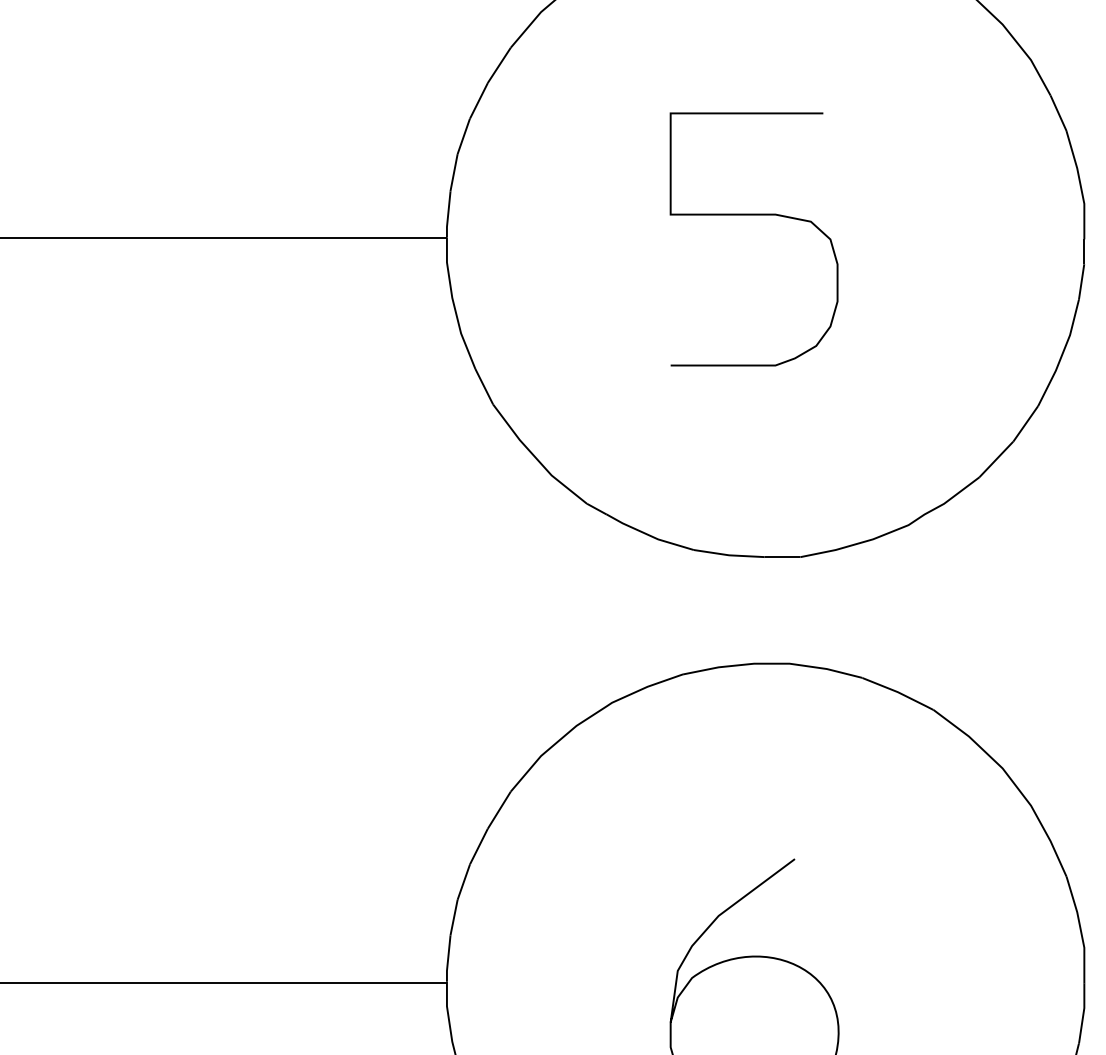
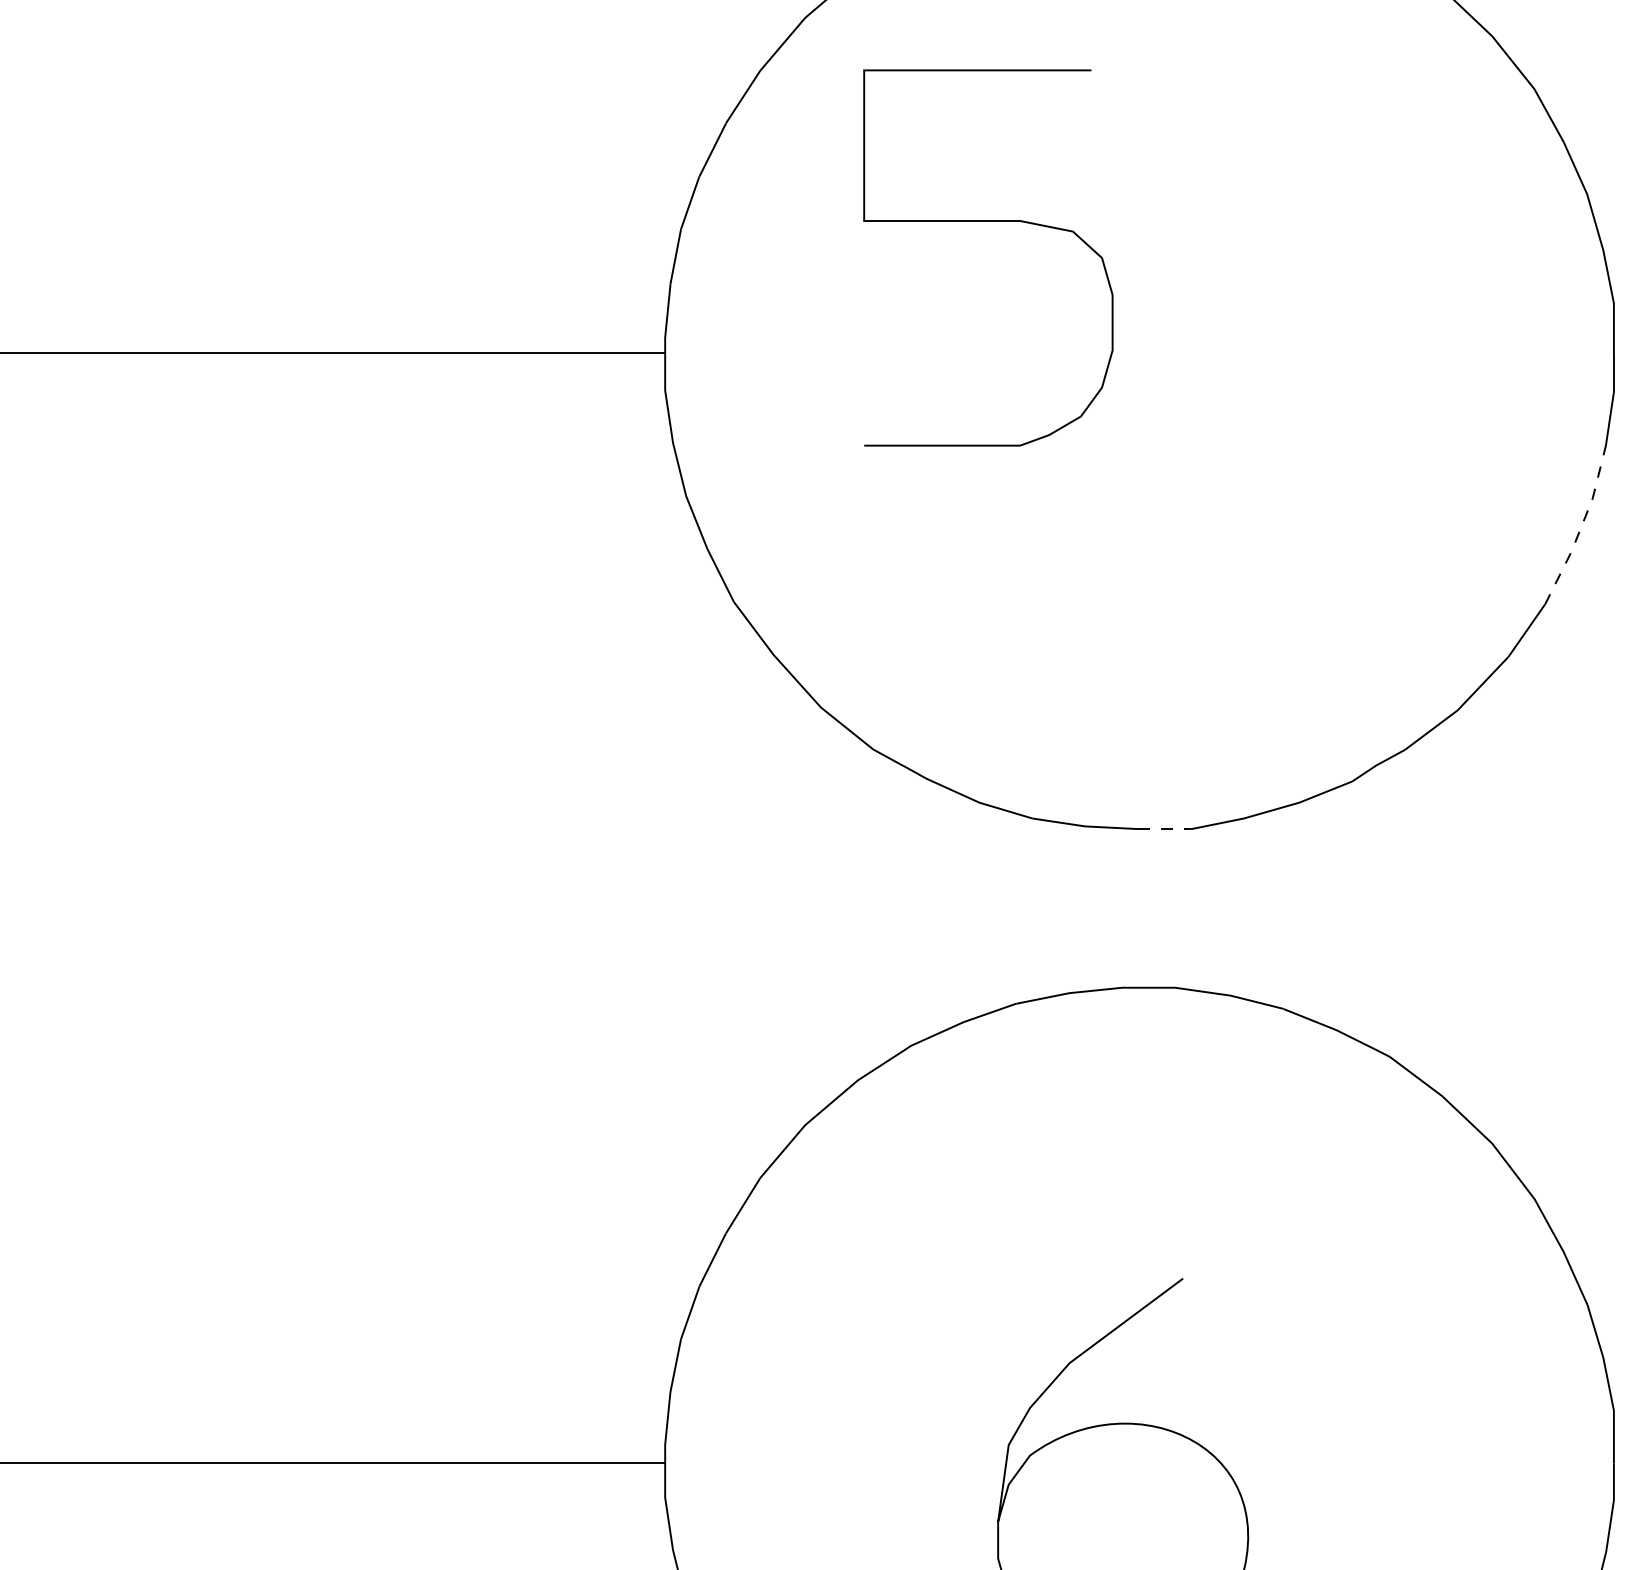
curve: (753, 215) -> (987, 222), moved
line: (1062, 354) -> (1581, 527), solid -> dashed
line: (782, 557) -> (1164, 829), solid -> dashed

